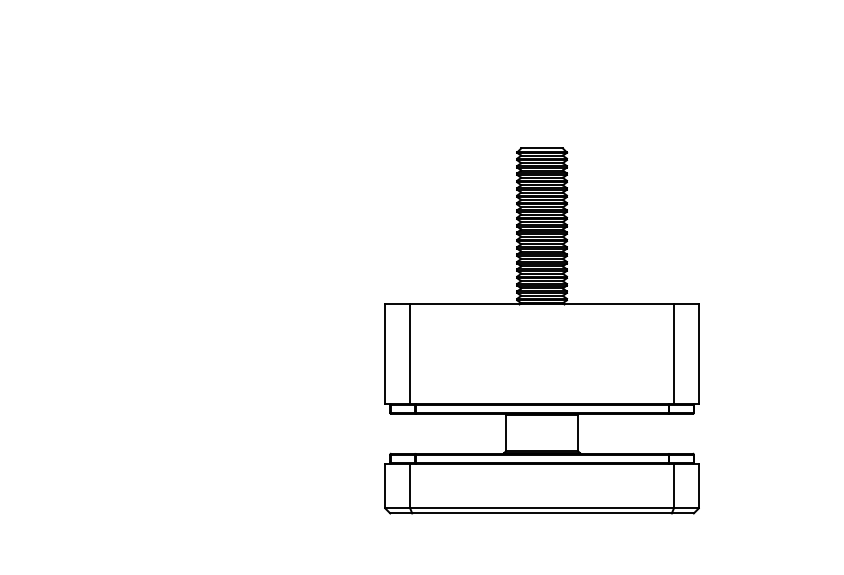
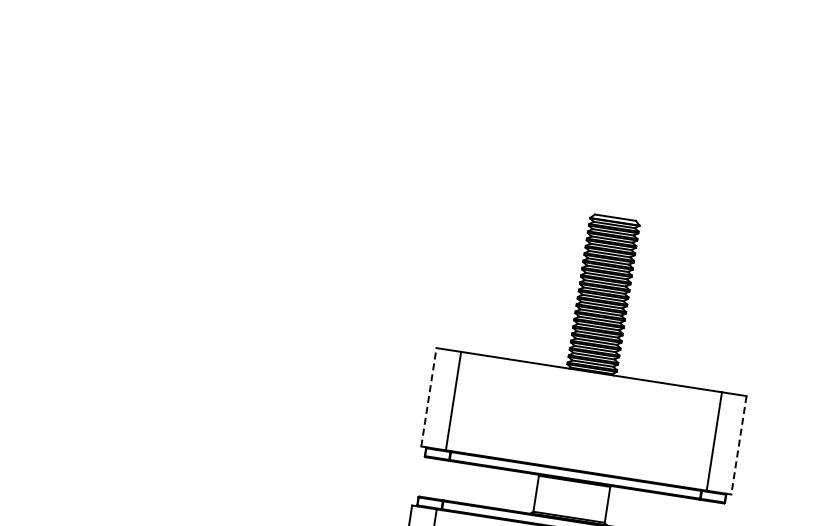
line: (385, 354) -> (429, 397), solid -> dashed
line: (698, 354) -> (738, 445), solid -> dashed

